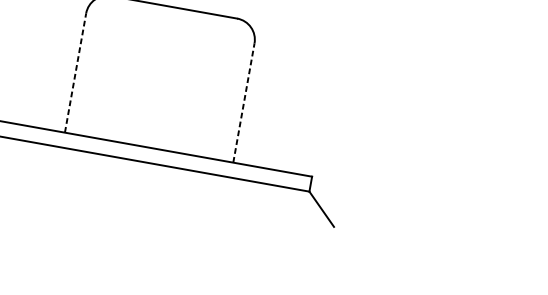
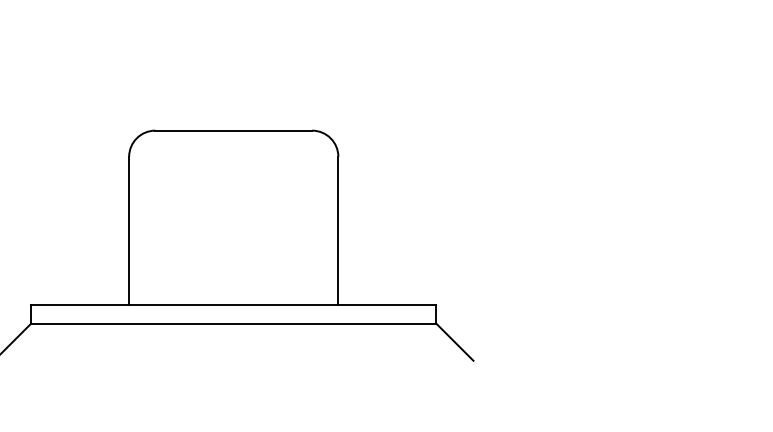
line: (75, 72) -> (129, 230), dashed -> solid
line: (244, 102) -> (338, 230), dashed -> solid

